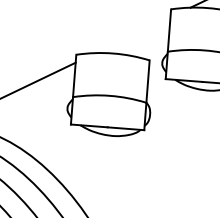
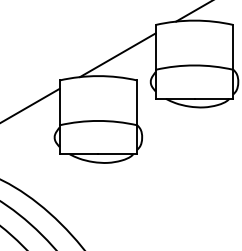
line: (132, 35) -> (117, 55), added

